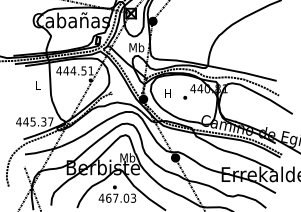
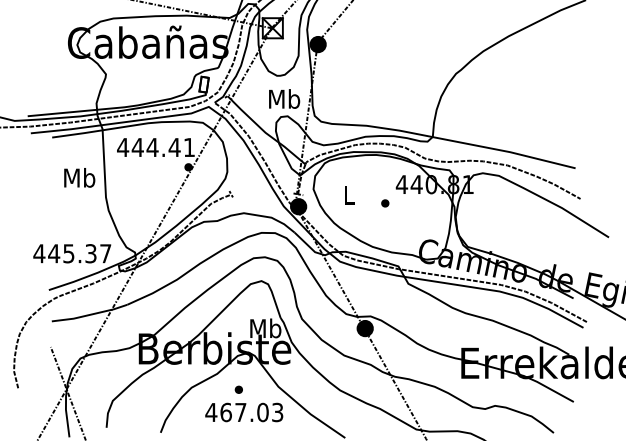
text: (83, 70) -> (173, 146), 444.51 -> 444.41
text: (38, 85) -> (79, 177), L -> Mb
text: (167, 93) -> (348, 194), H -> L

